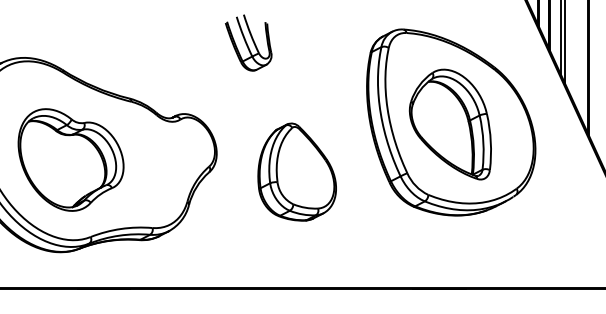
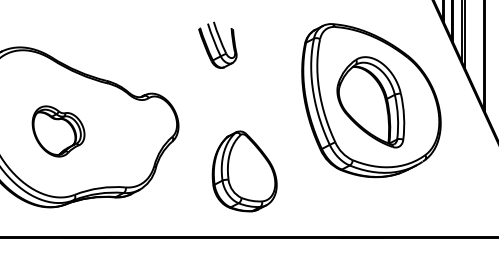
part: (248, 42) -> (217, 44), moved
part: (70, 160) -> (58, 131), size x0.6
part: (296, 172) -> (244, 171), moved

